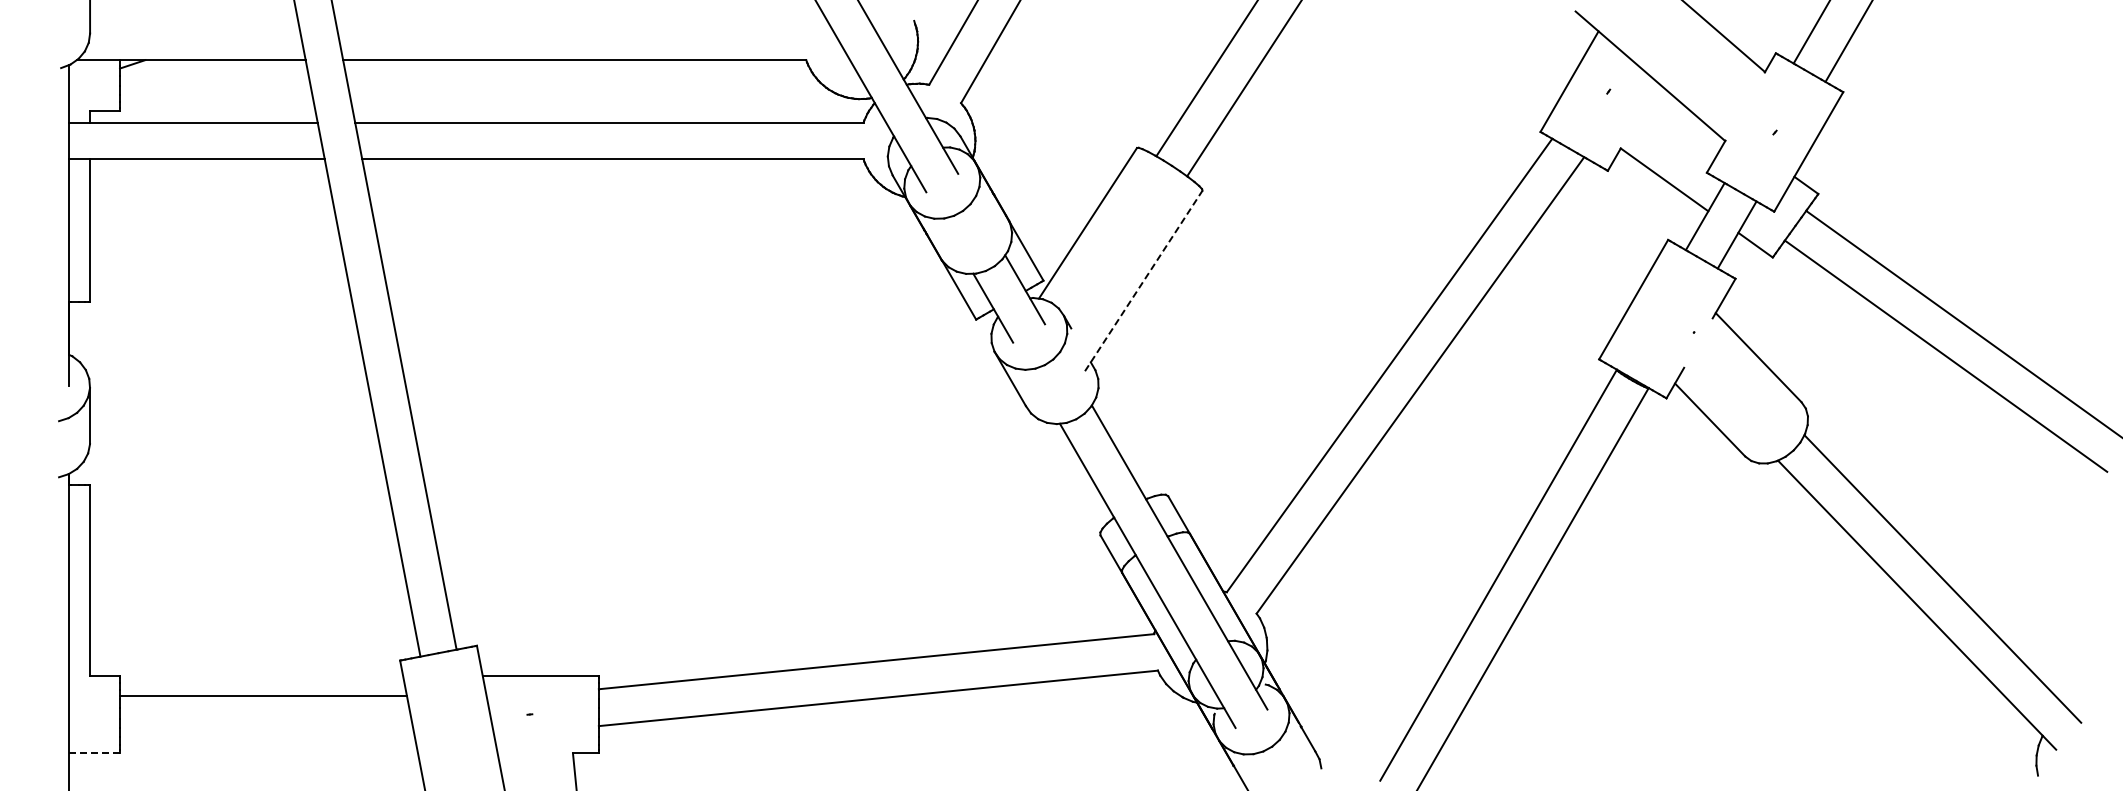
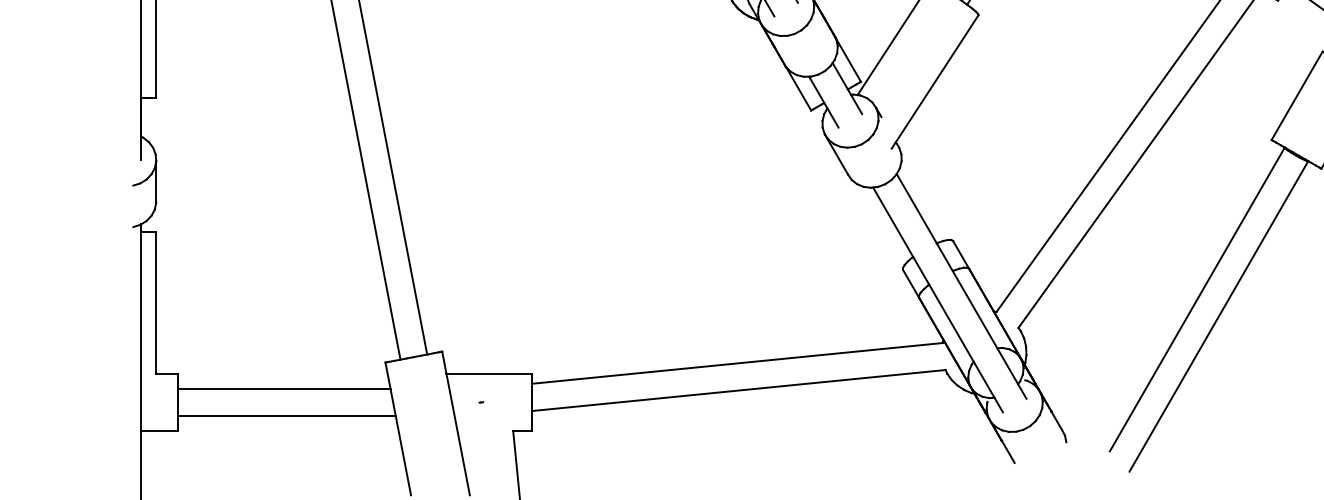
line: (1143, 280) -> (934, 81), dashed -> solid
line: (267, 732) -> (287, 415), added
line: (95, 753) -> (160, 431), dashed -> solid

